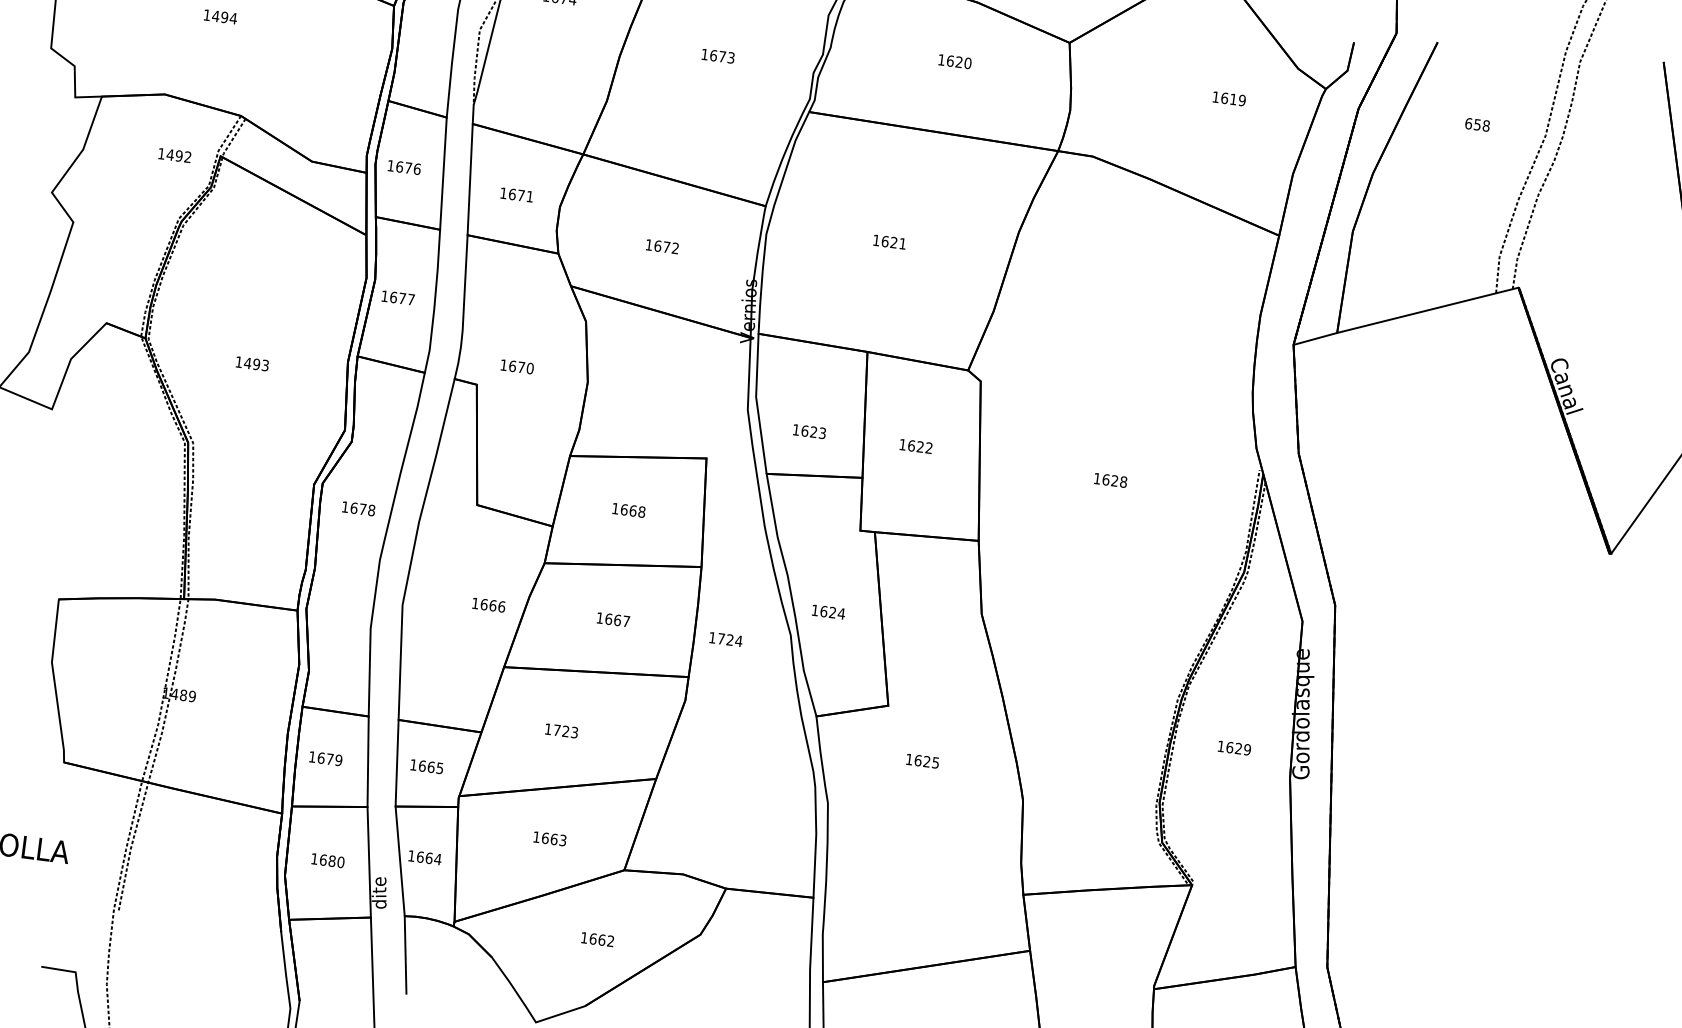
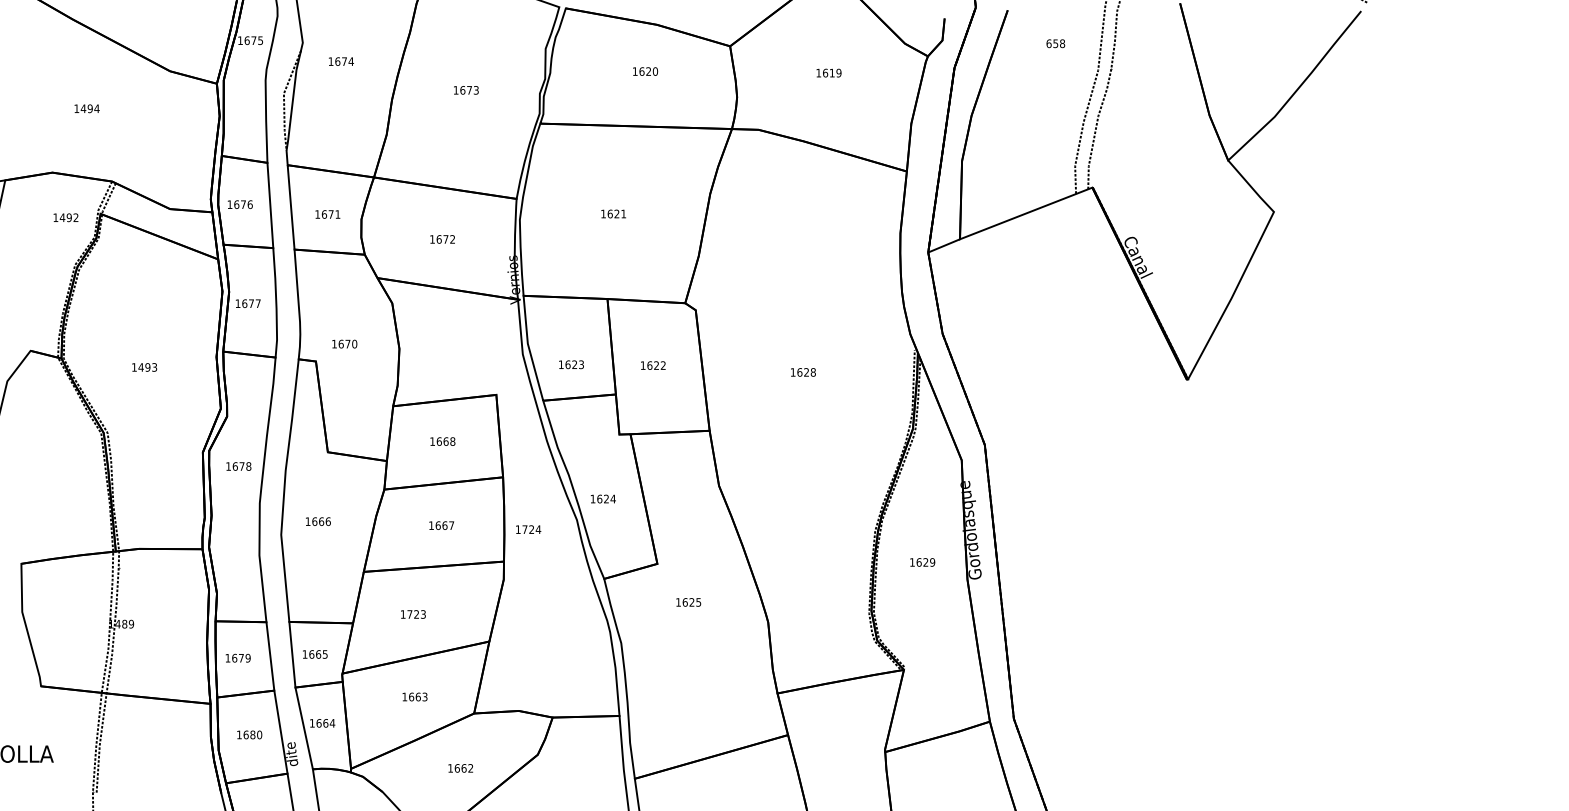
text: (1228, 97) -> (828, 72), moved
text: (1477, 124) -> (1055, 43), moved
text: (489, 605) -> (318, 521), moved

